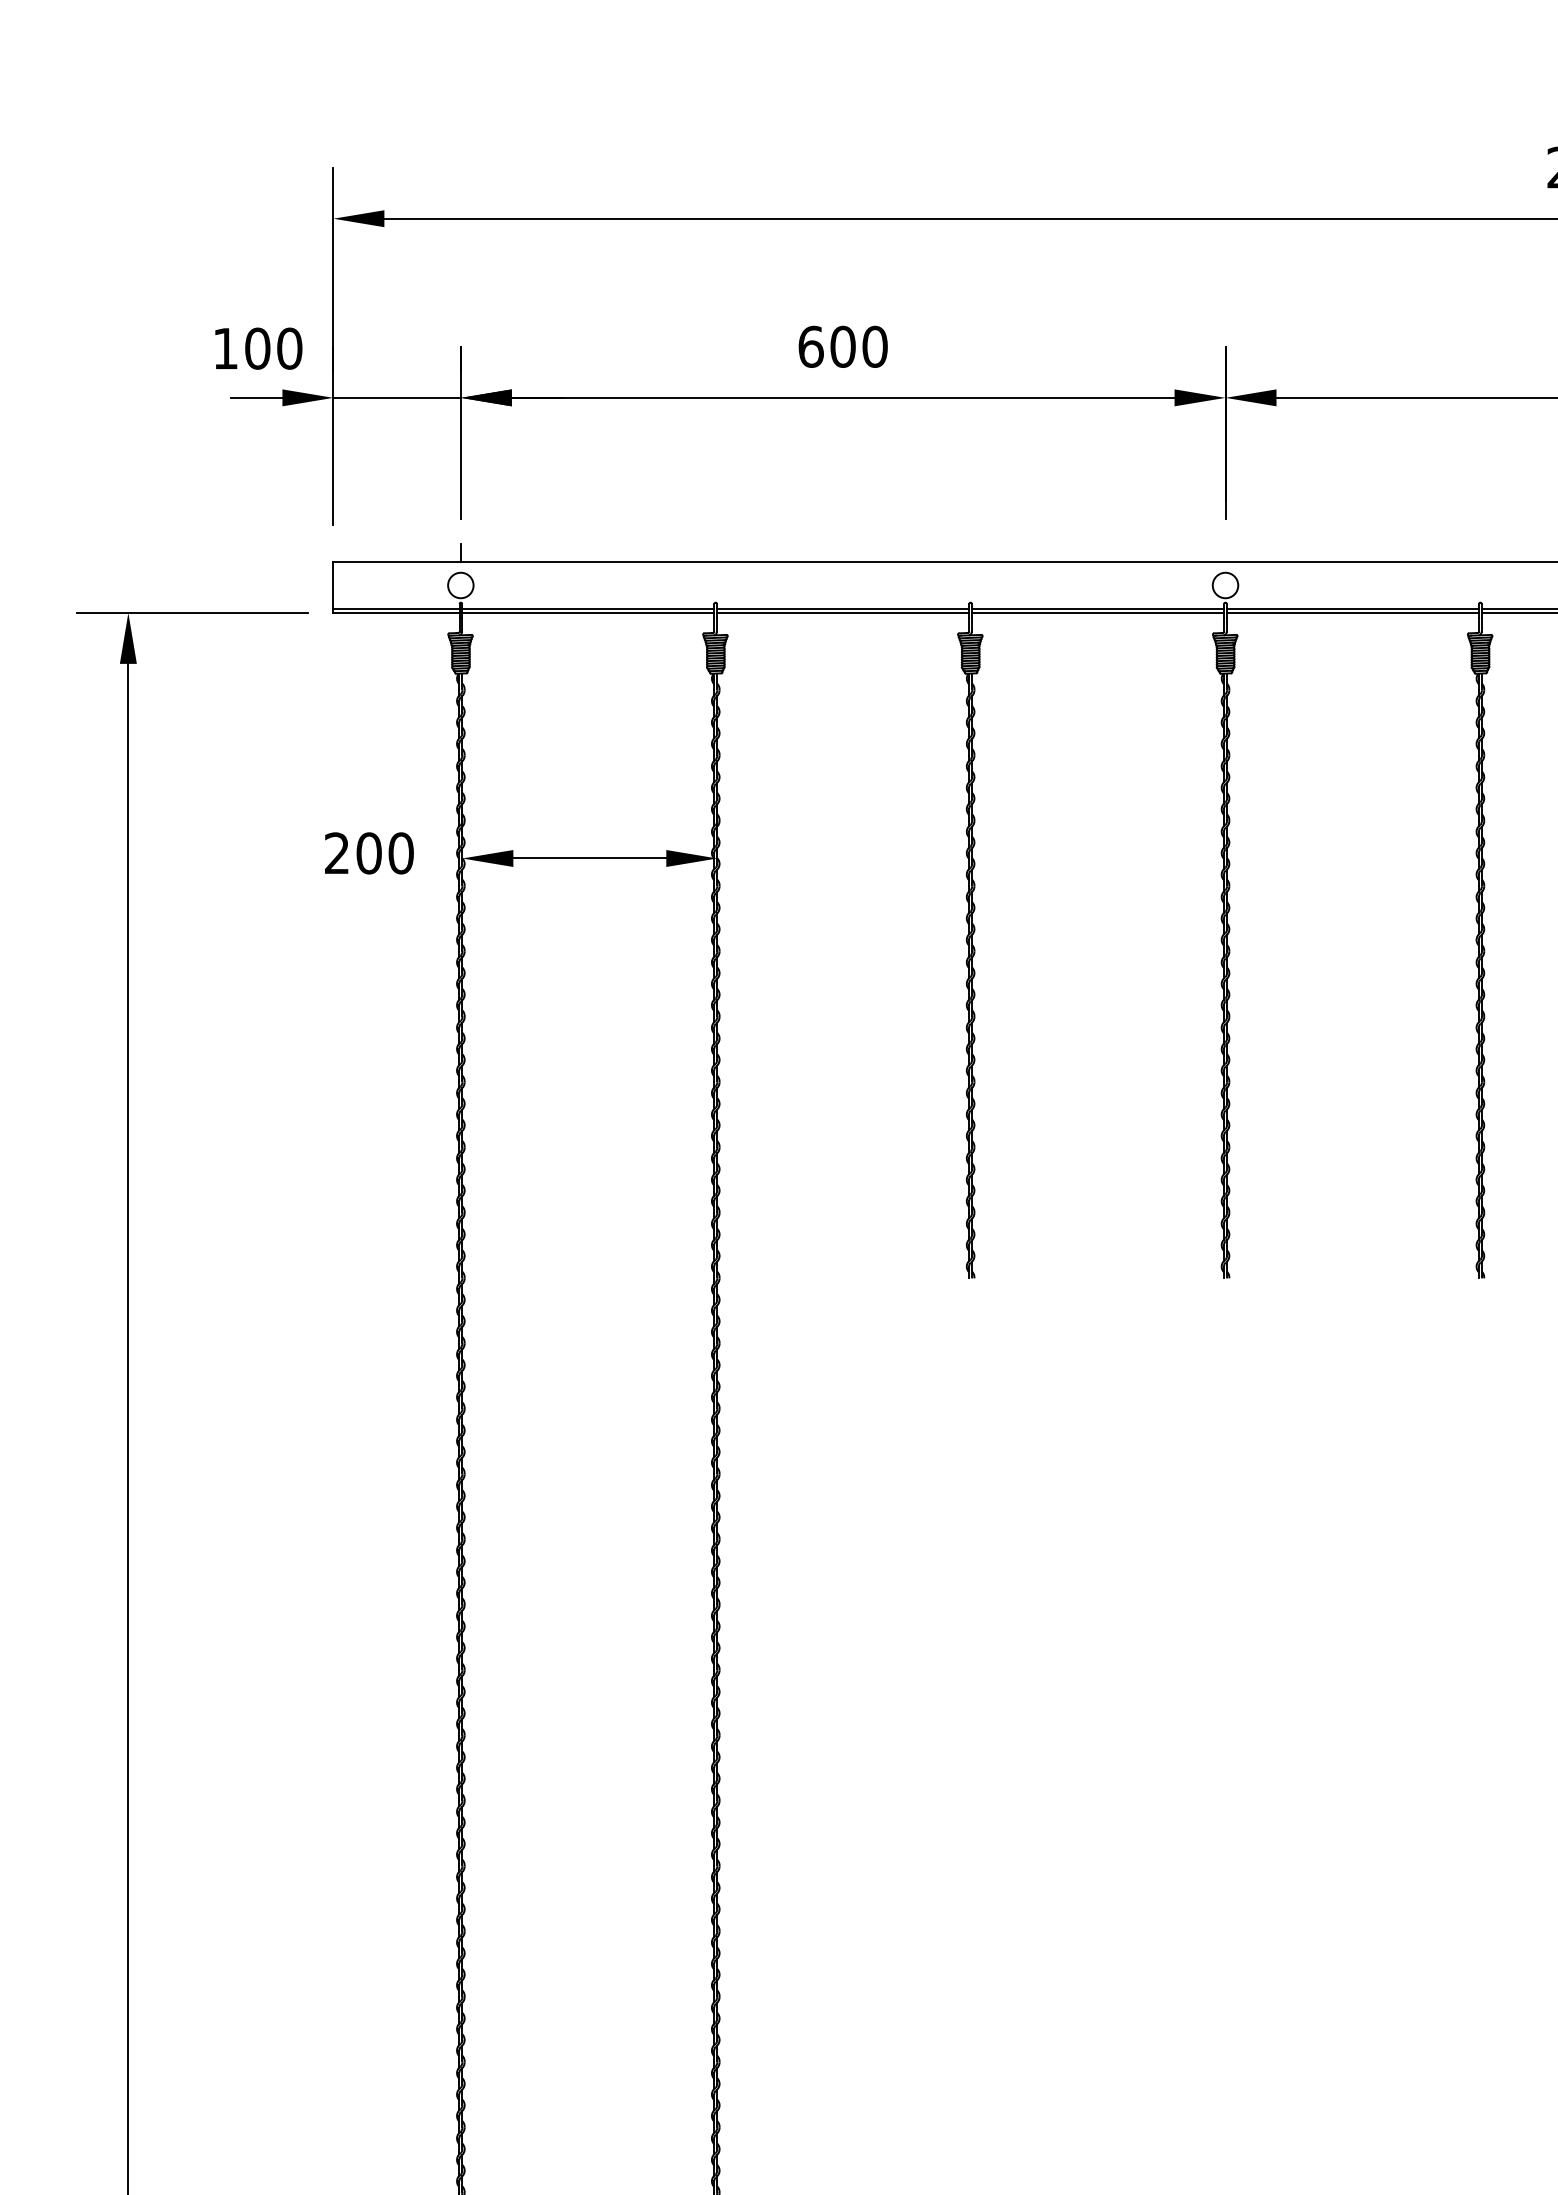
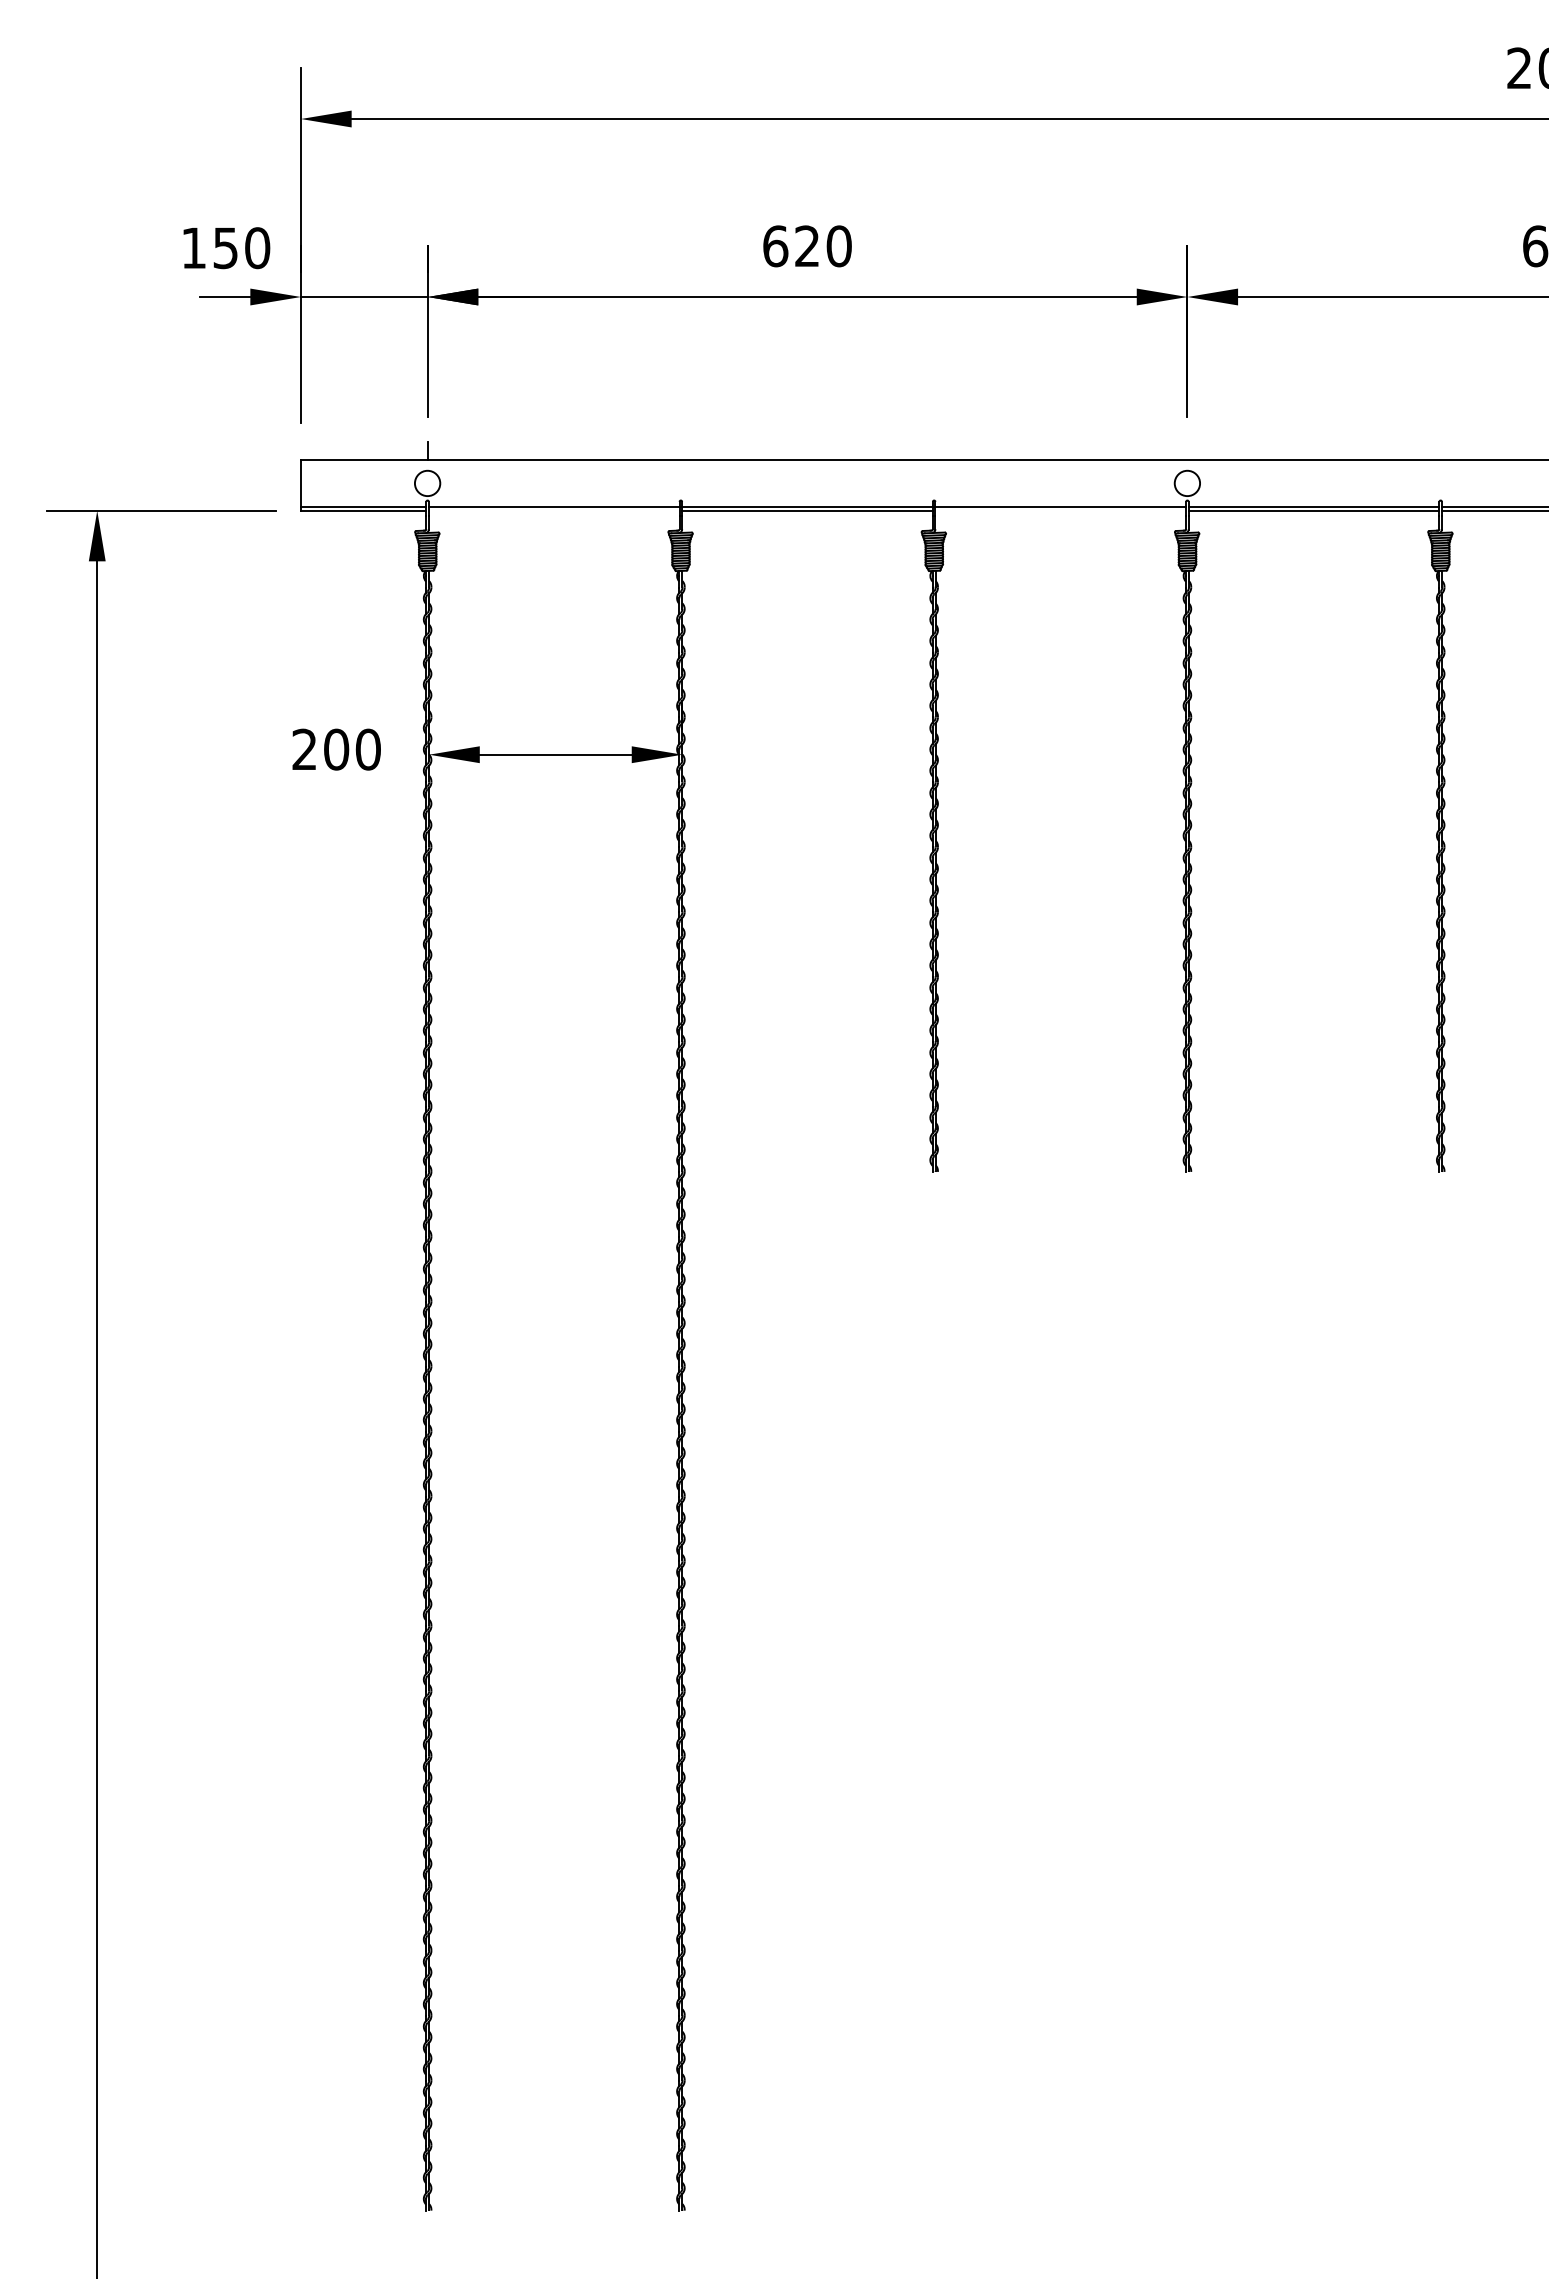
text: (843, 347) -> (807, 246), 600 -> 620
text: (257, 349) -> (225, 248), 100 -> 150
line: (587, 612) -> (553, 510), removed
line: (1097, 612) -> (1060, 510), removed

